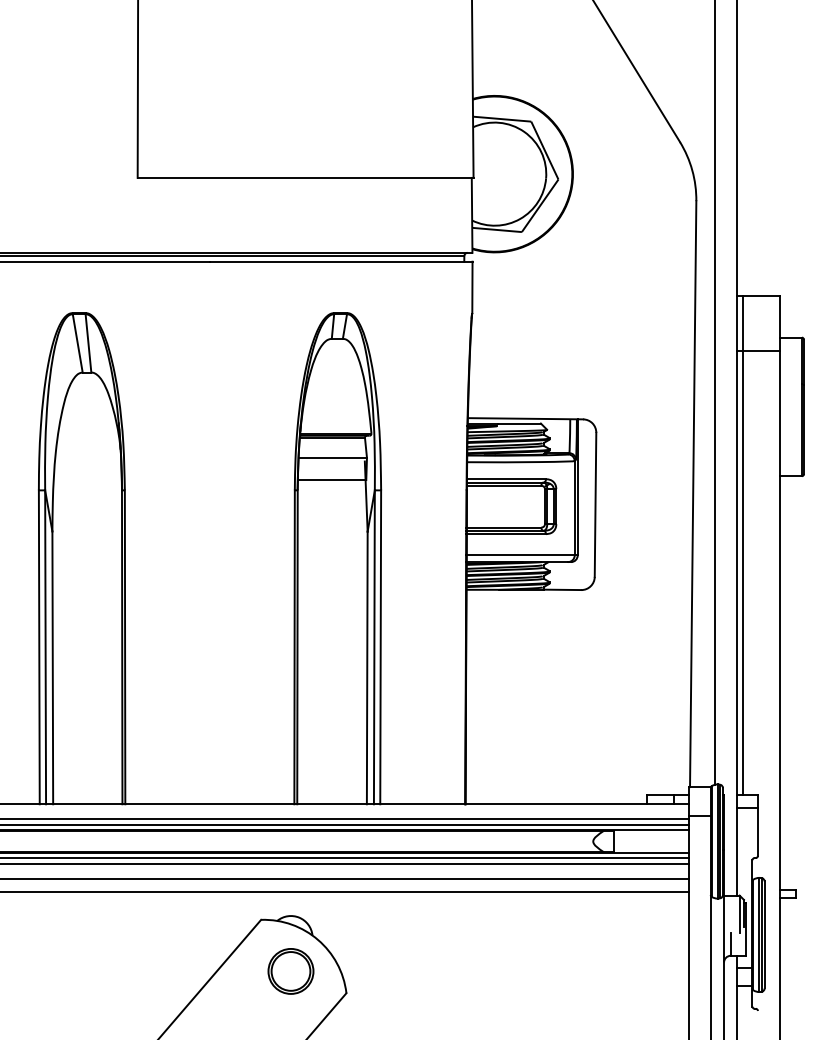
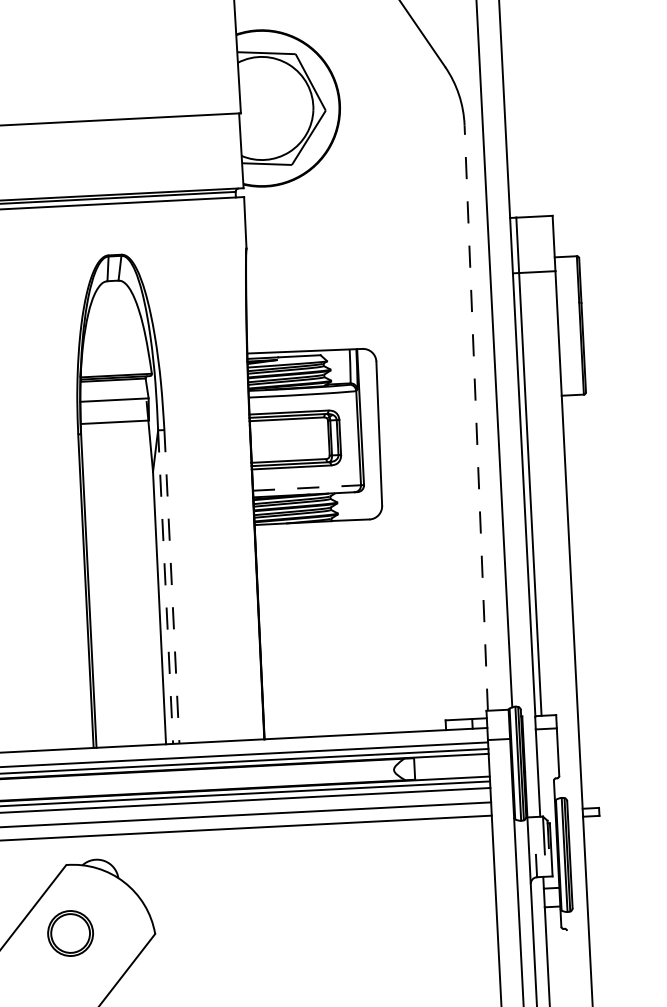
line: (693, 494) -> (476, 418), solid -> dashed
line: (521, 555) -> (307, 487), solid -> dashed
line: (374, 647) -> (165, 587), solid -> dashed
line: (380, 647) -> (171, 587), solid -> dashed
part: (290, 971) -> (70, 933), moved

